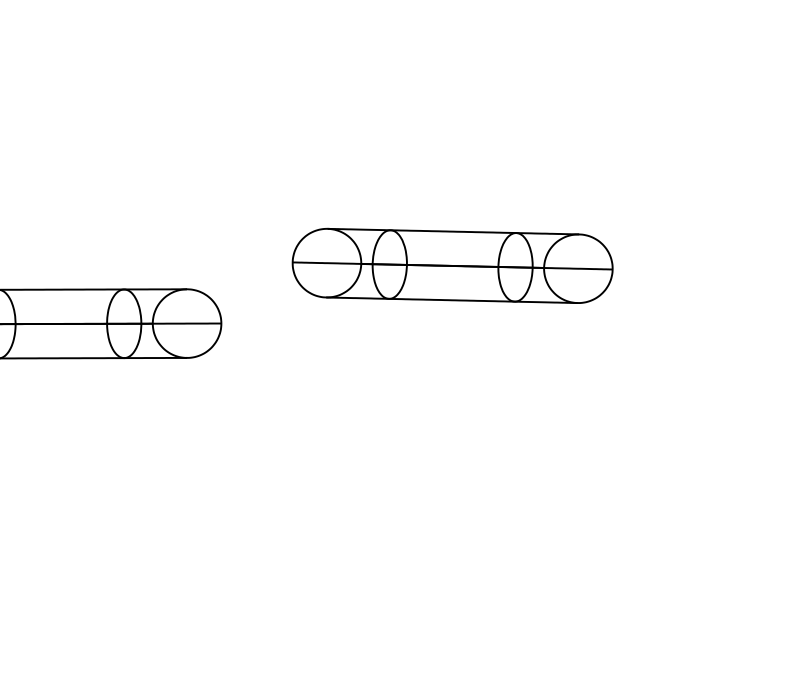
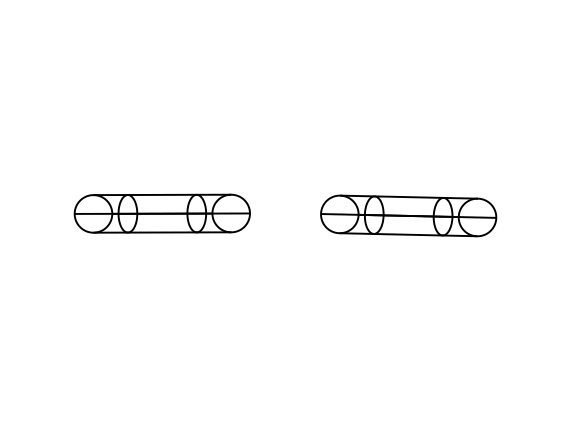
part: (452, 265) -> (408, 215), moved

